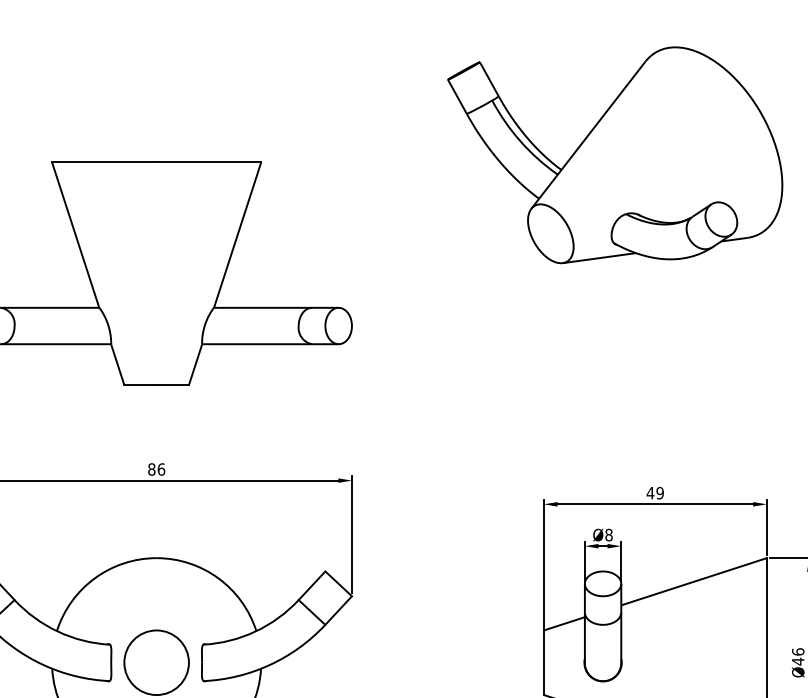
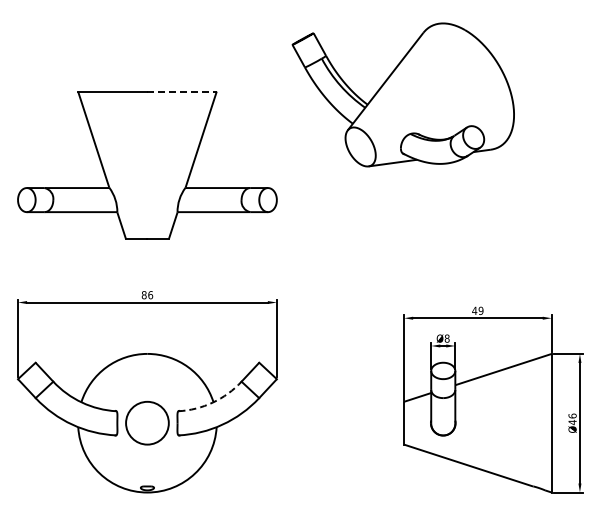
part: (613, 154) -> (402, 94), moved
line: (209, 162) -> (182, 91), solid -> dashed
arc: (254, 631) -> (212, 402), solid -> dashed

